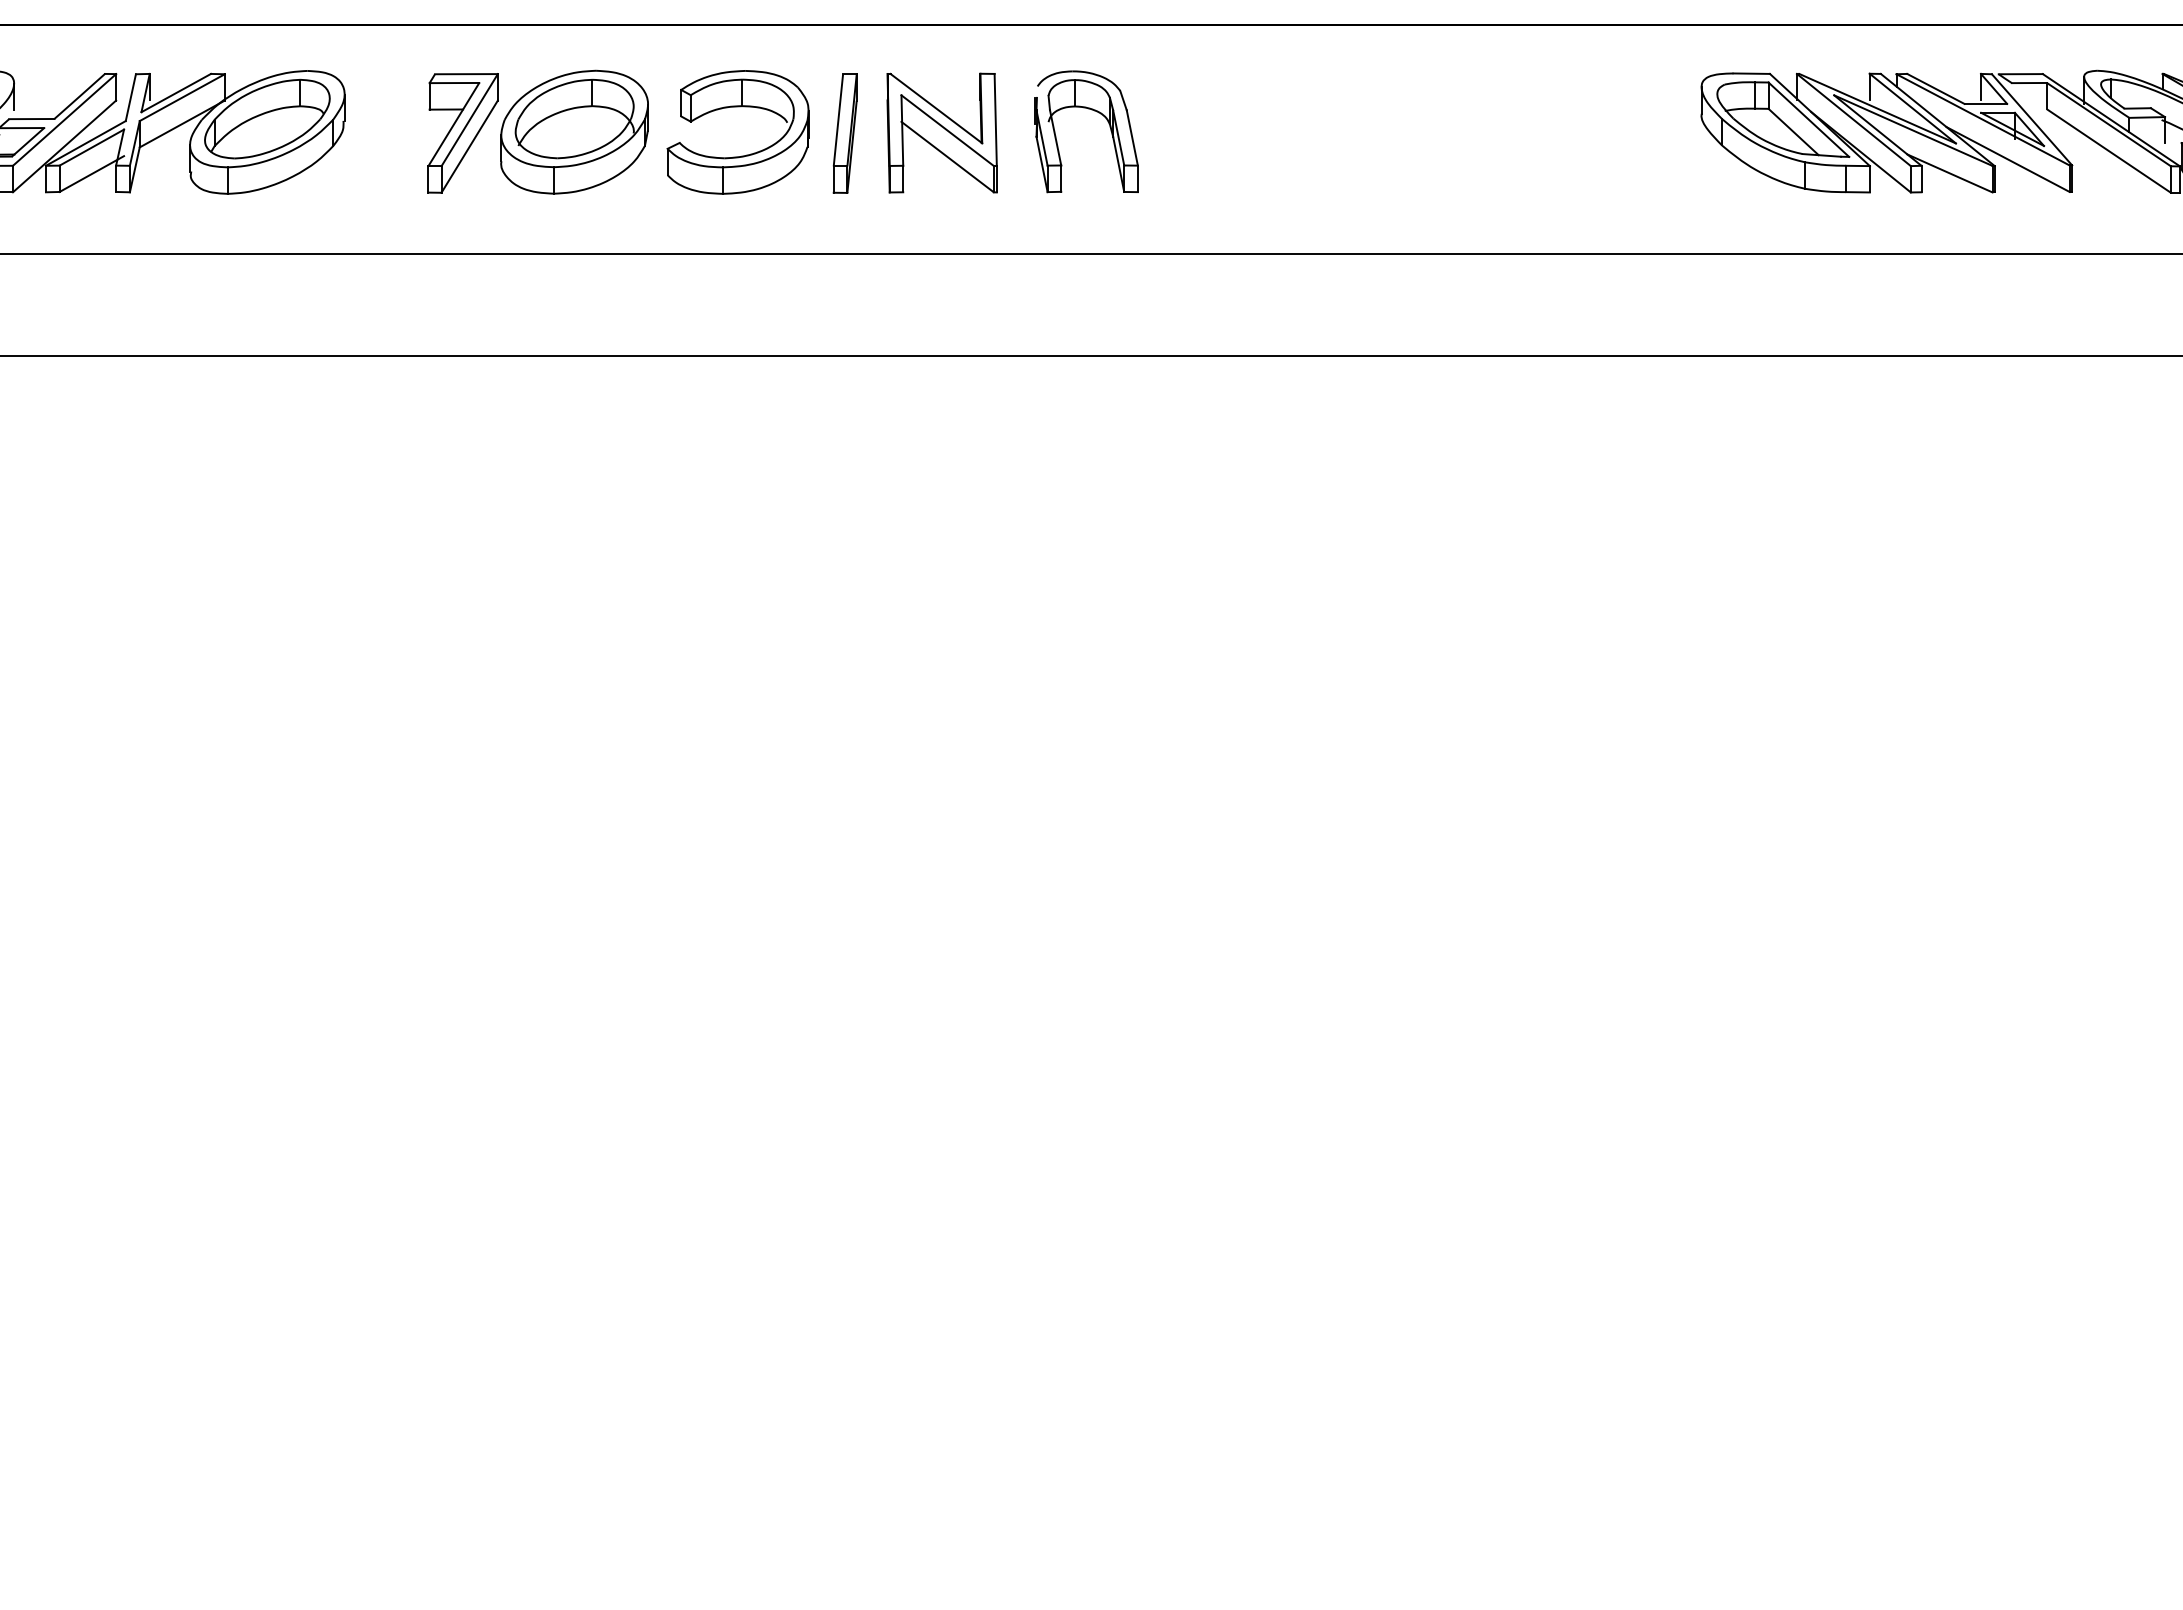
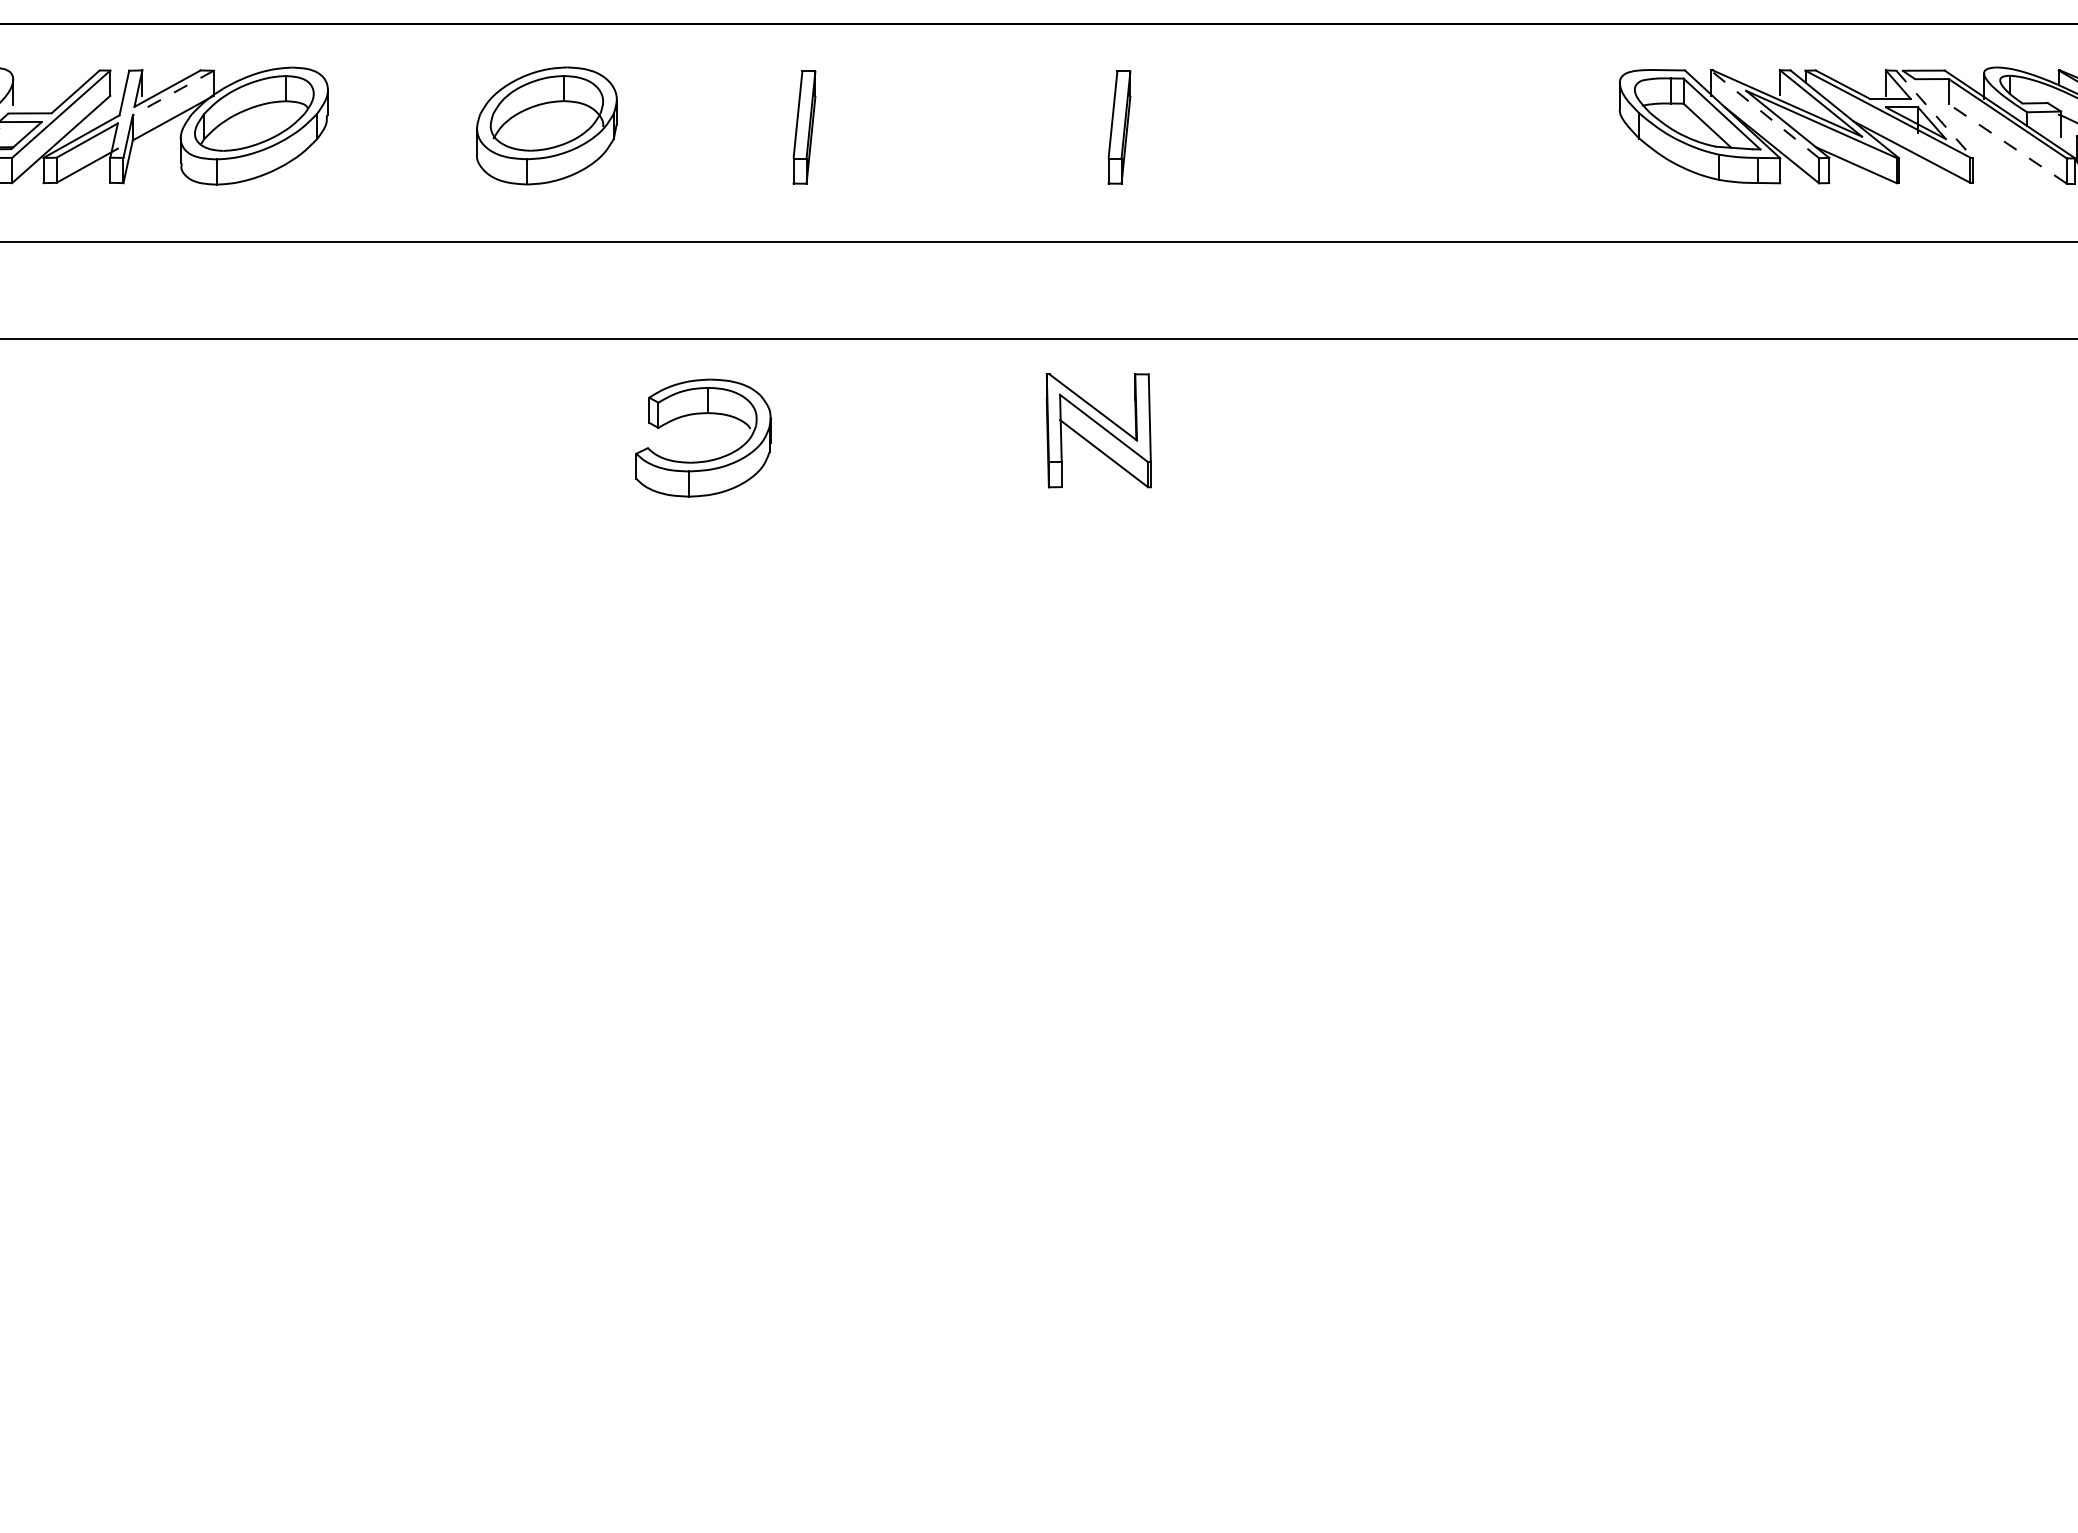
line: (181, 98) -> (172, 93), solid -> dashed
part: (1097, 112) -> (1044, 107), removed
line: (1853, 120) -> (1764, 114), solid -> dashed
line: (2032, 120) -> (1934, 114), solid -> dashed
part: (462, 132) -> (440, 126), removed
part: (941, 132) -> (1098, 430), moved
part: (1176, 133) -> (1119, 127), added
line: (2108, 150) -> (2007, 143), solid -> dashed
part: (744, 154) -> (709, 459), moved

